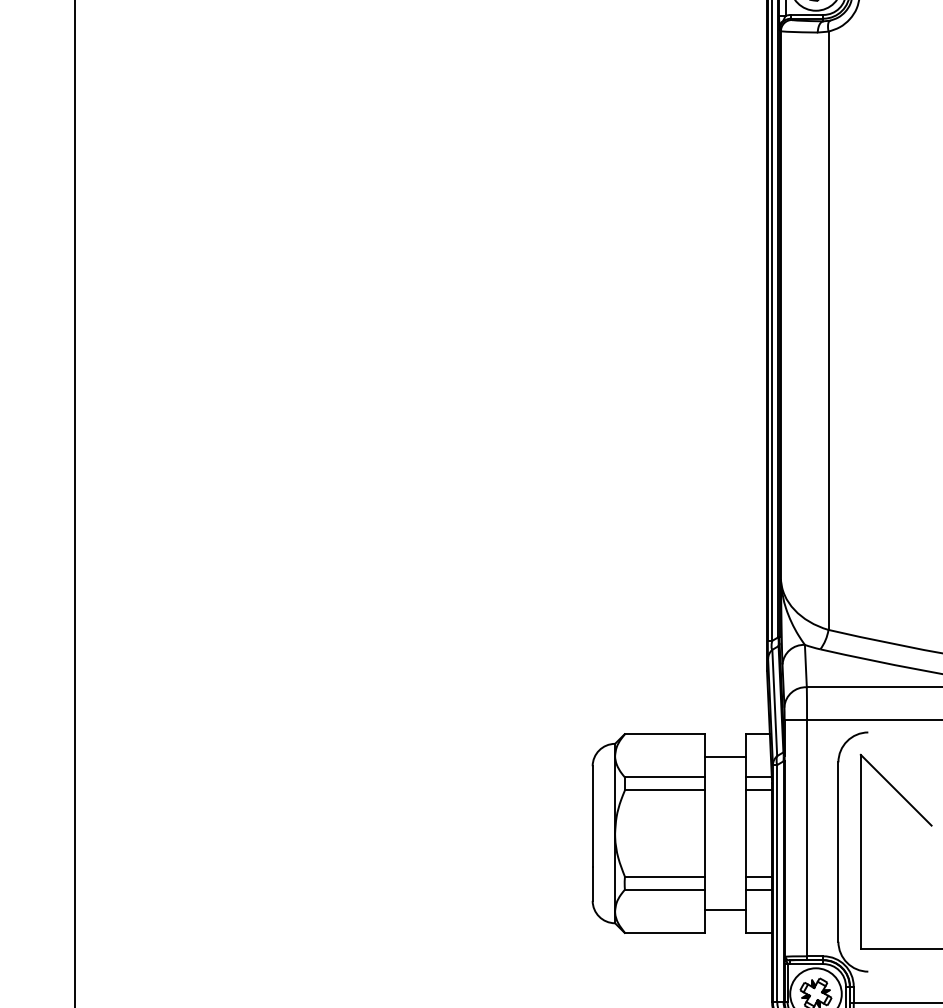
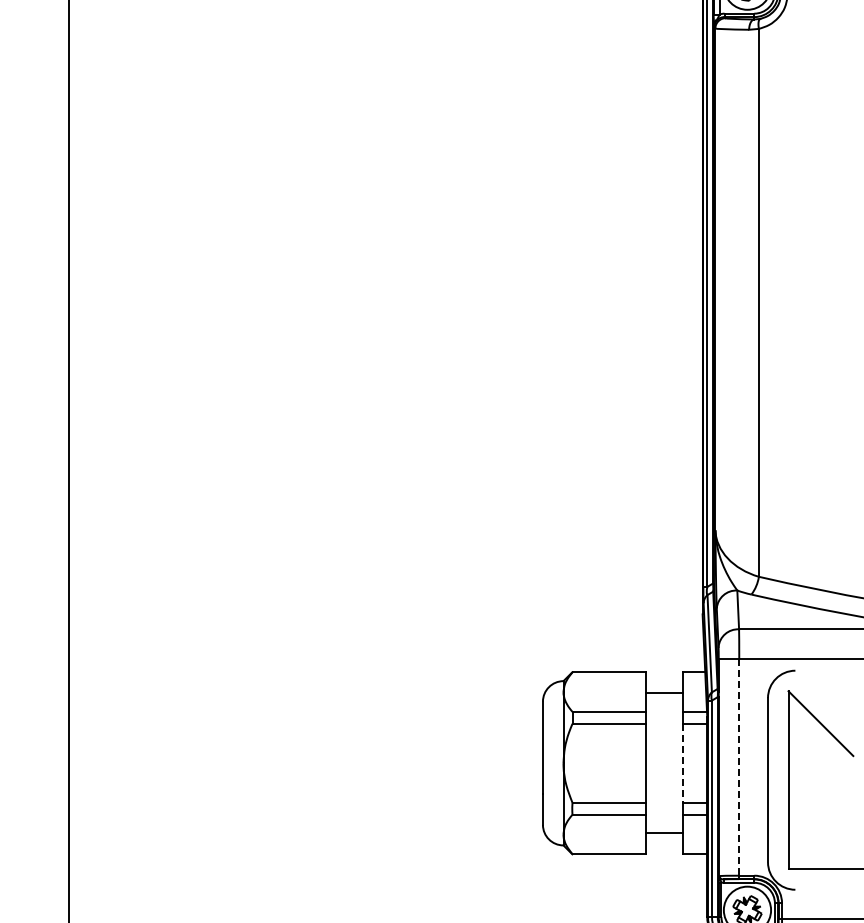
line: (746, 833) -> (683, 763), solid -> dashed
line: (807, 838) -> (739, 767), solid -> dashed

